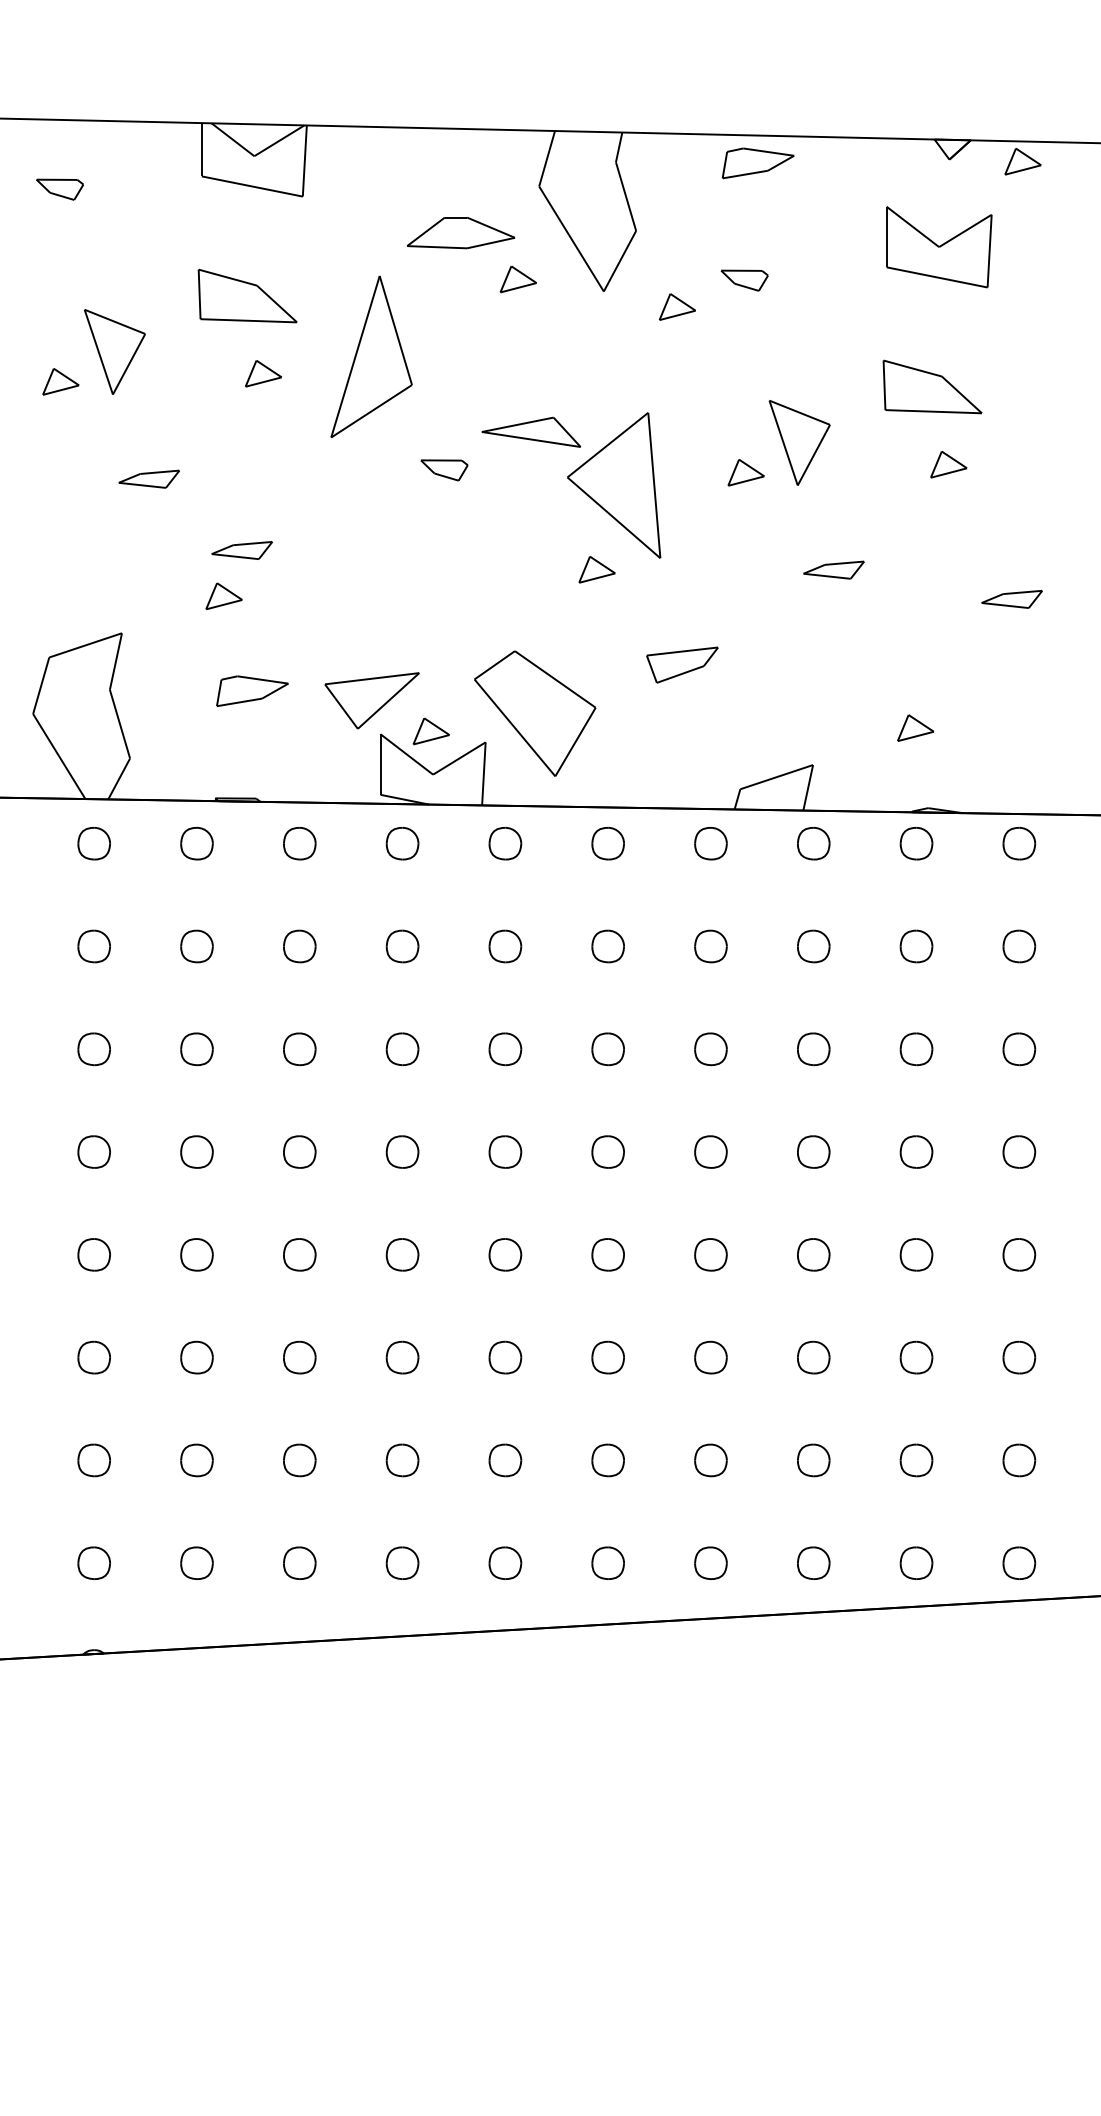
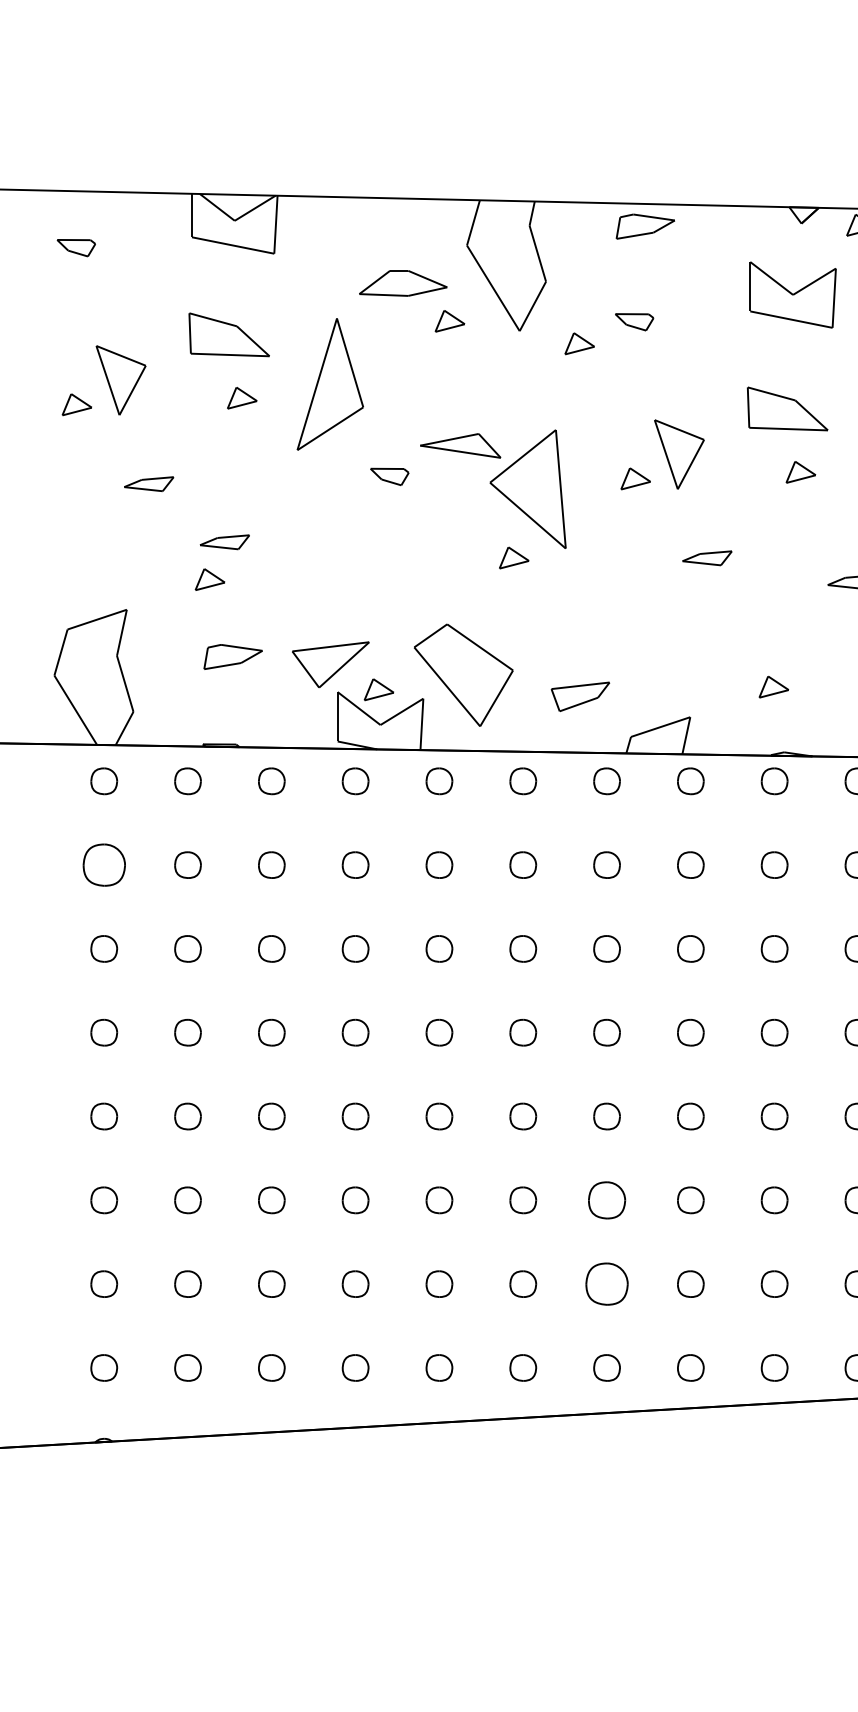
part: (682, 664) -> (580, 696), moved
part: (93, 946) -> (103, 865), size x1.6
part: (710, 1357) -> (606, 1200), size x1.4
part: (710, 1460) -> (606, 1284), size x1.6

